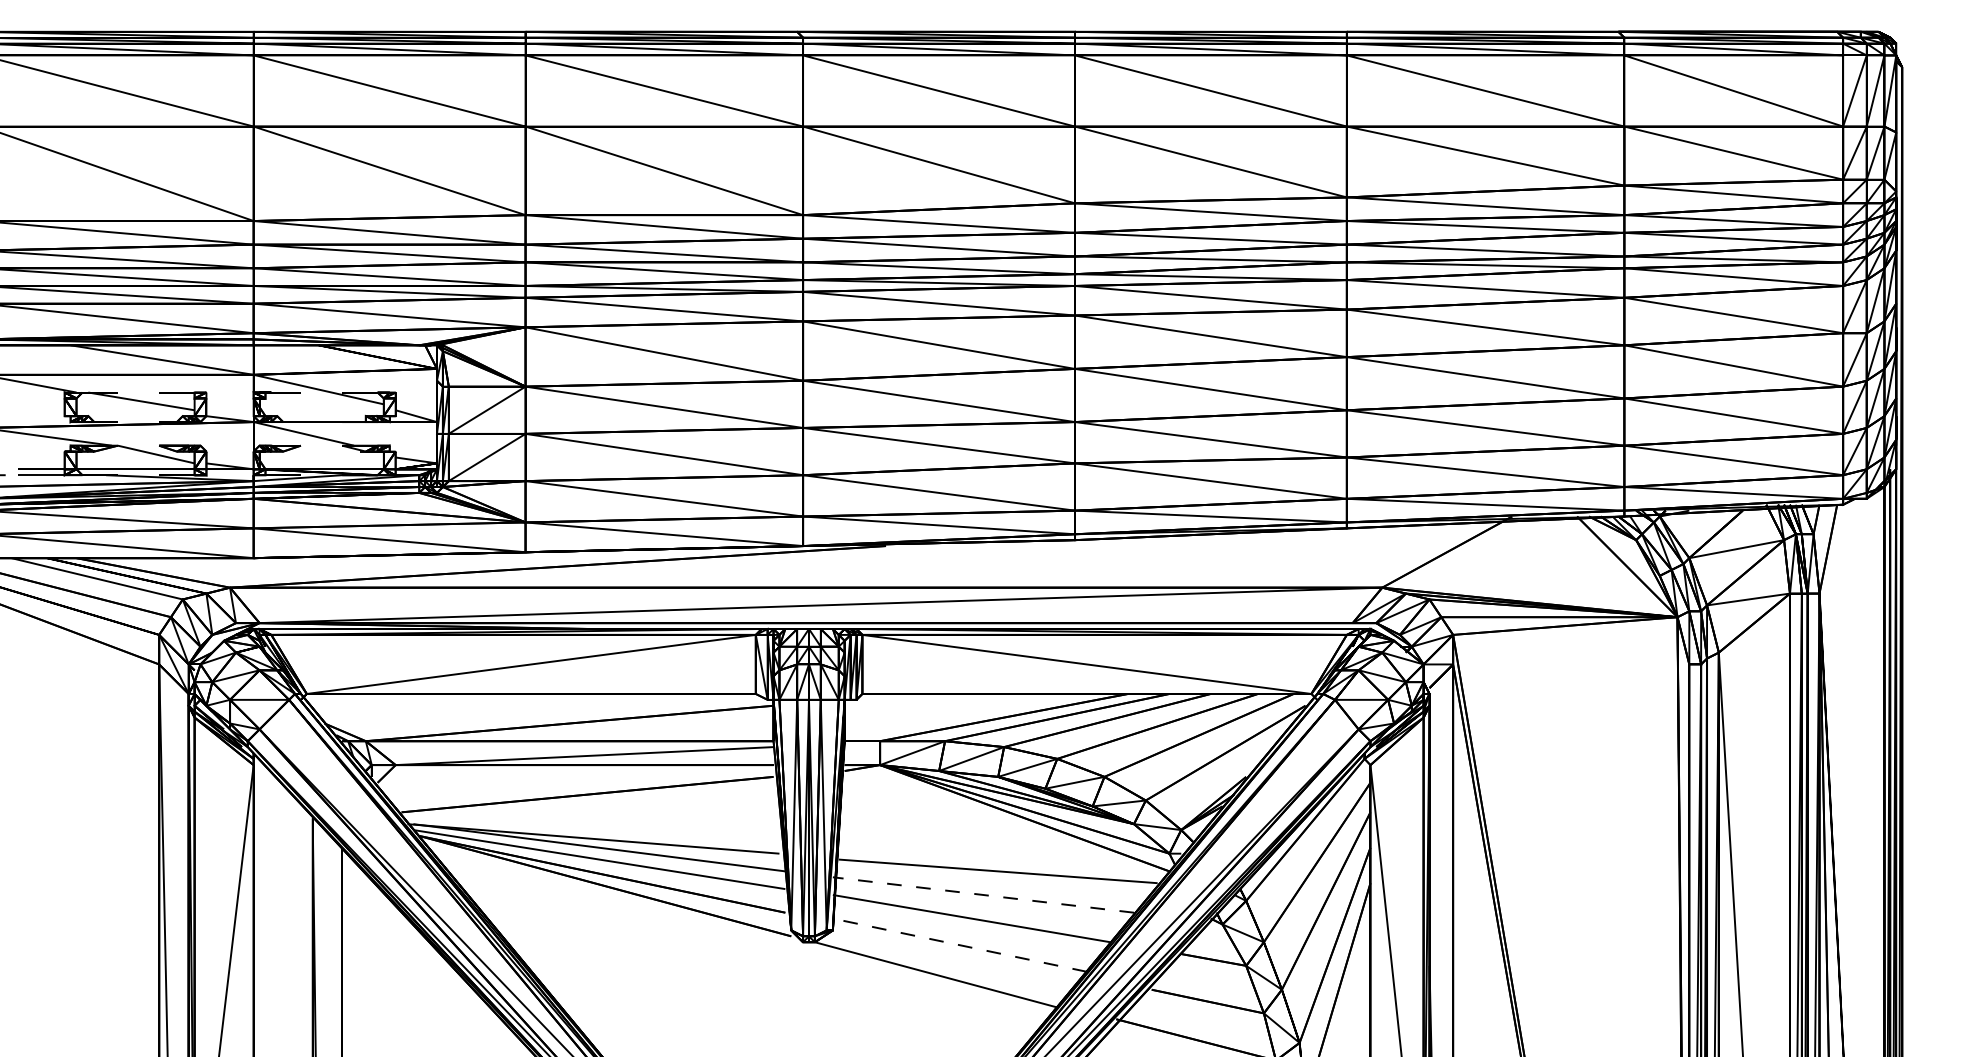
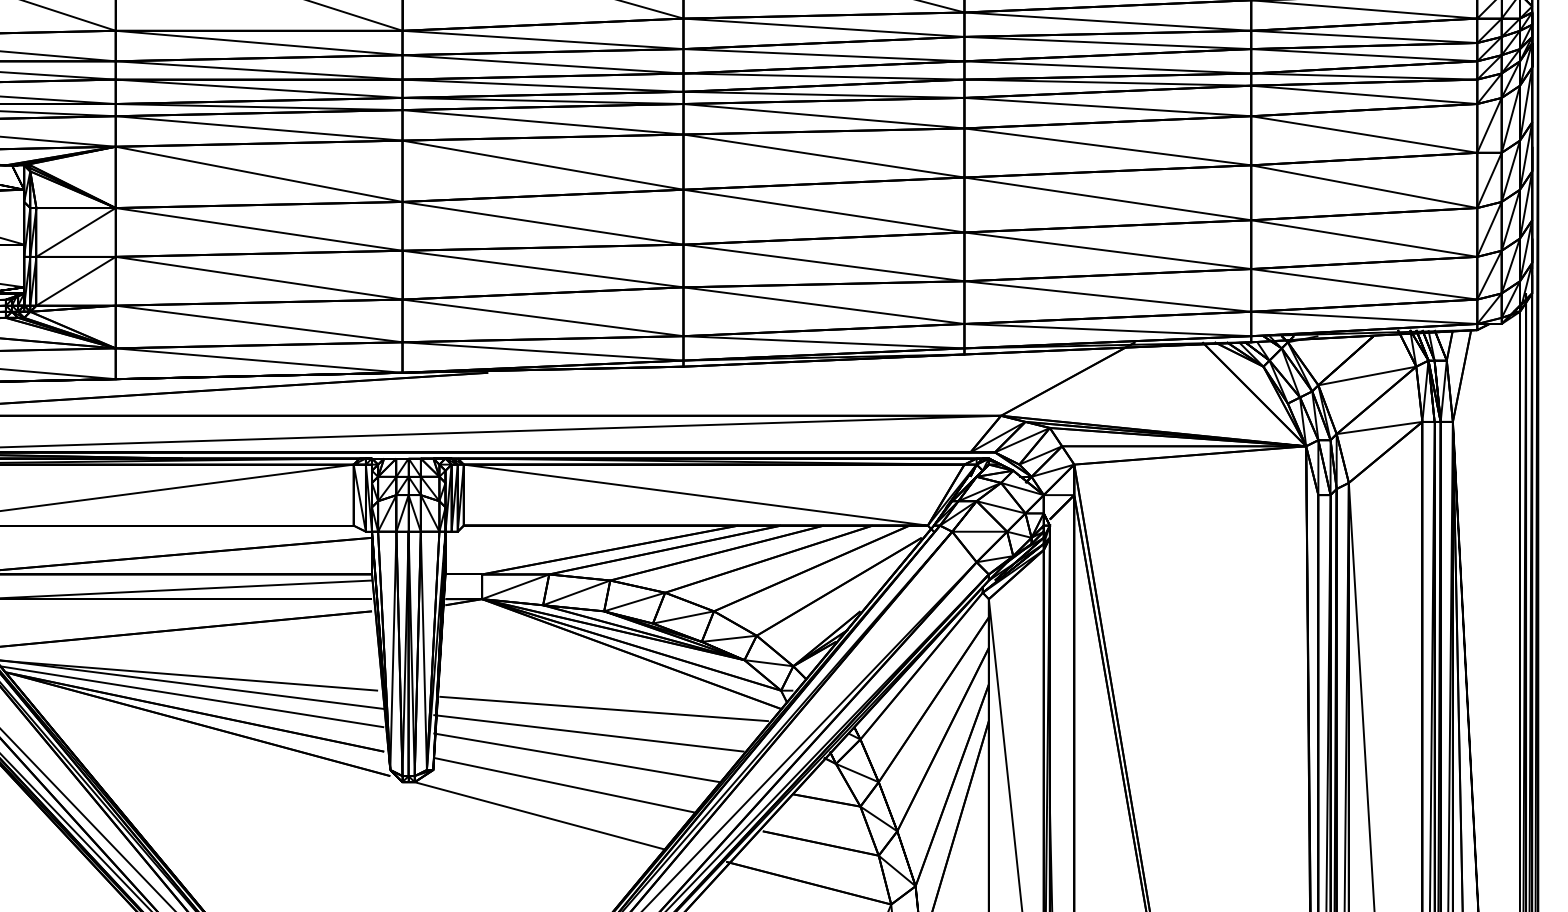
line: (983, 895) -> (588, 733), dashed -> solid
line: (959, 945) -> (564, 785), dashed -> solid

